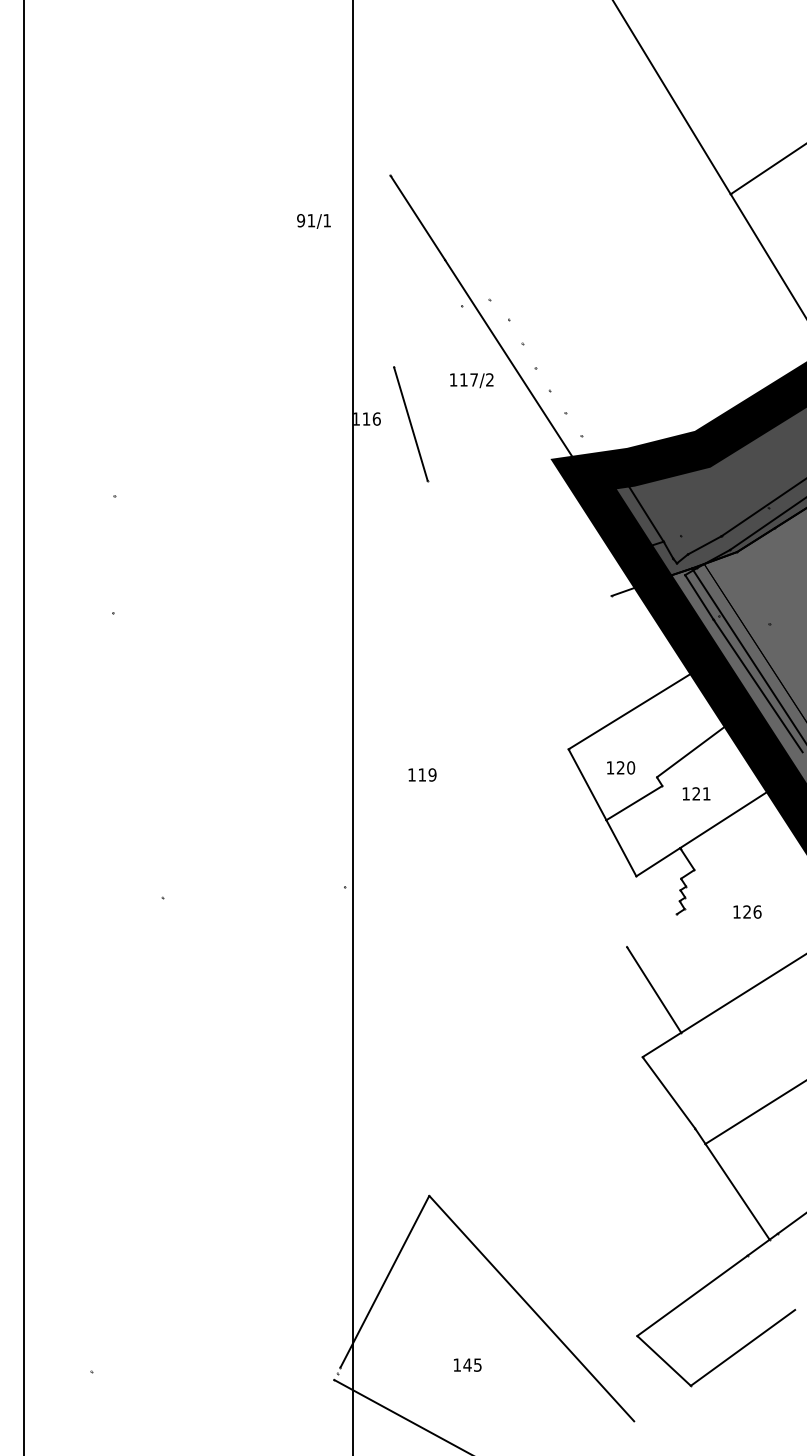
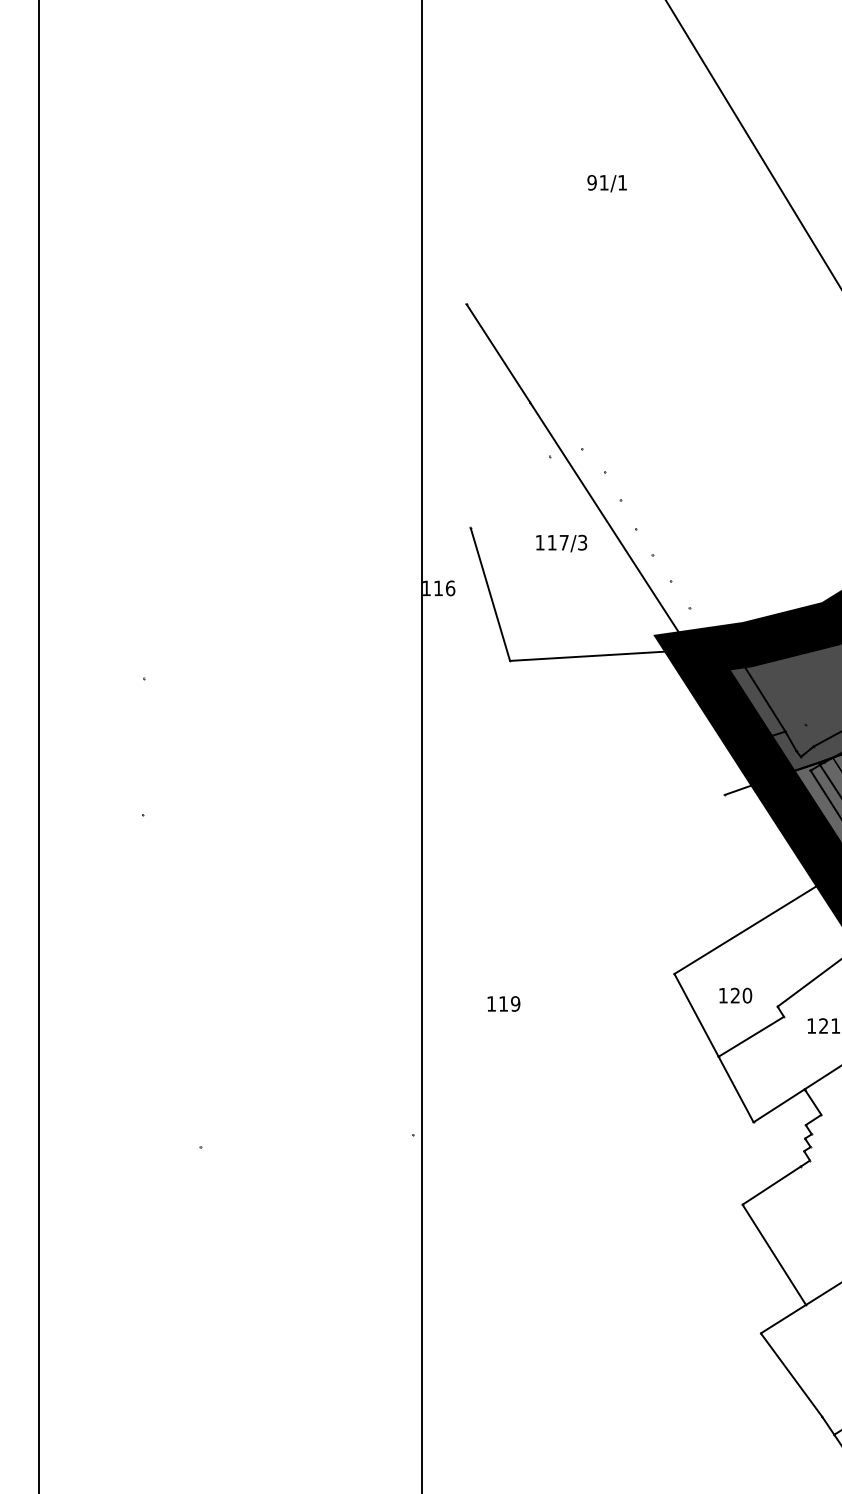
text: (313, 221) -> (606, 183), moved
text: (489, 379) -> (582, 542), 117/2 -> 117/3
line: (499, 476) -> (593, 655), added
line: (651, 930) -> (771, 1185), added

